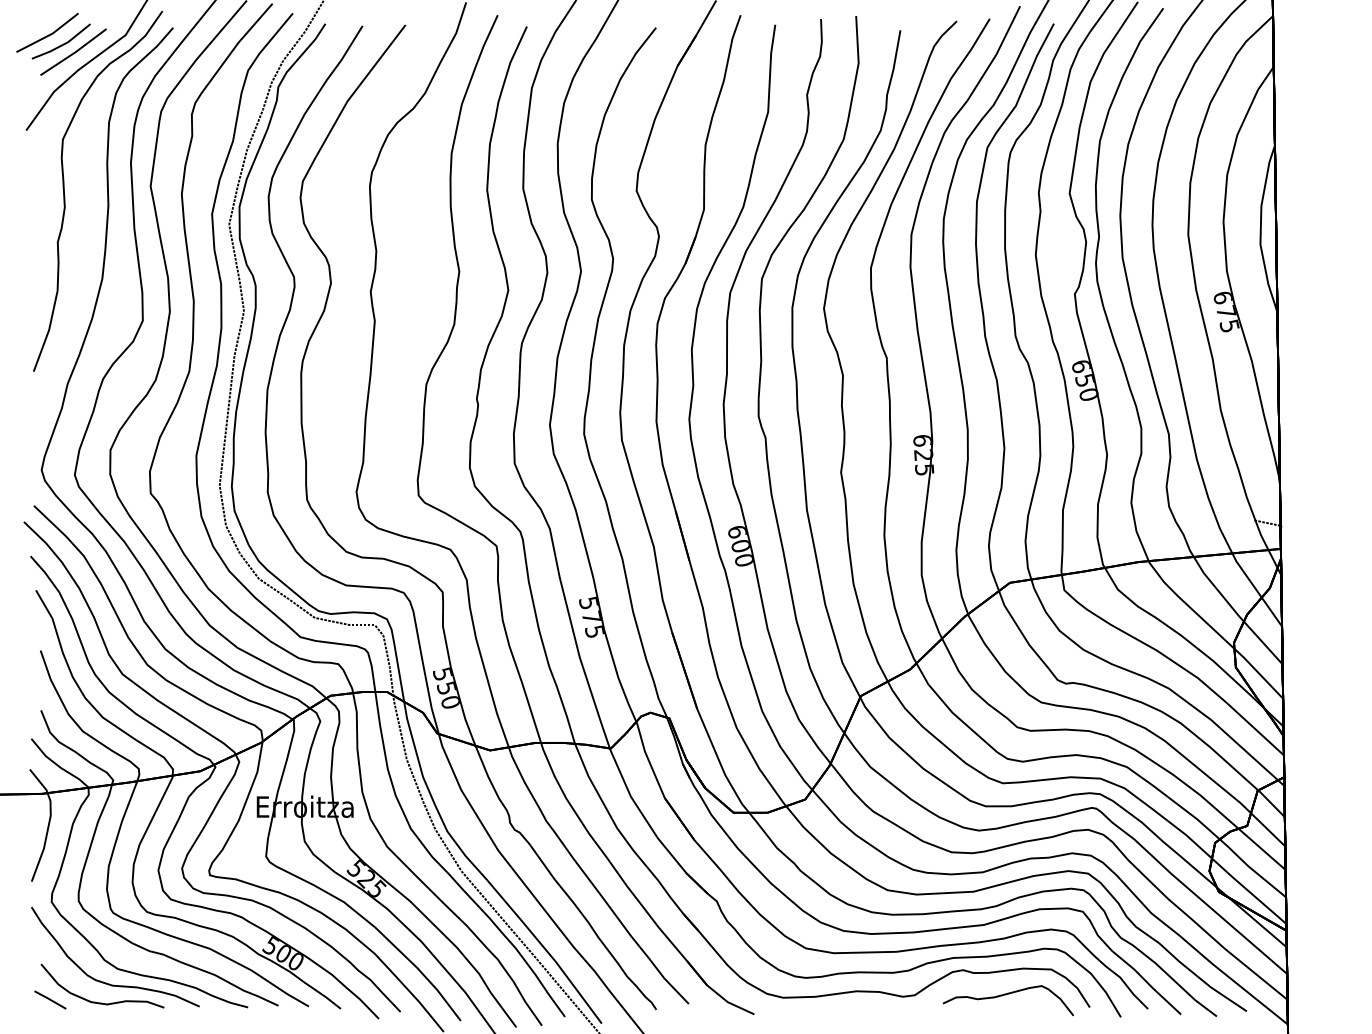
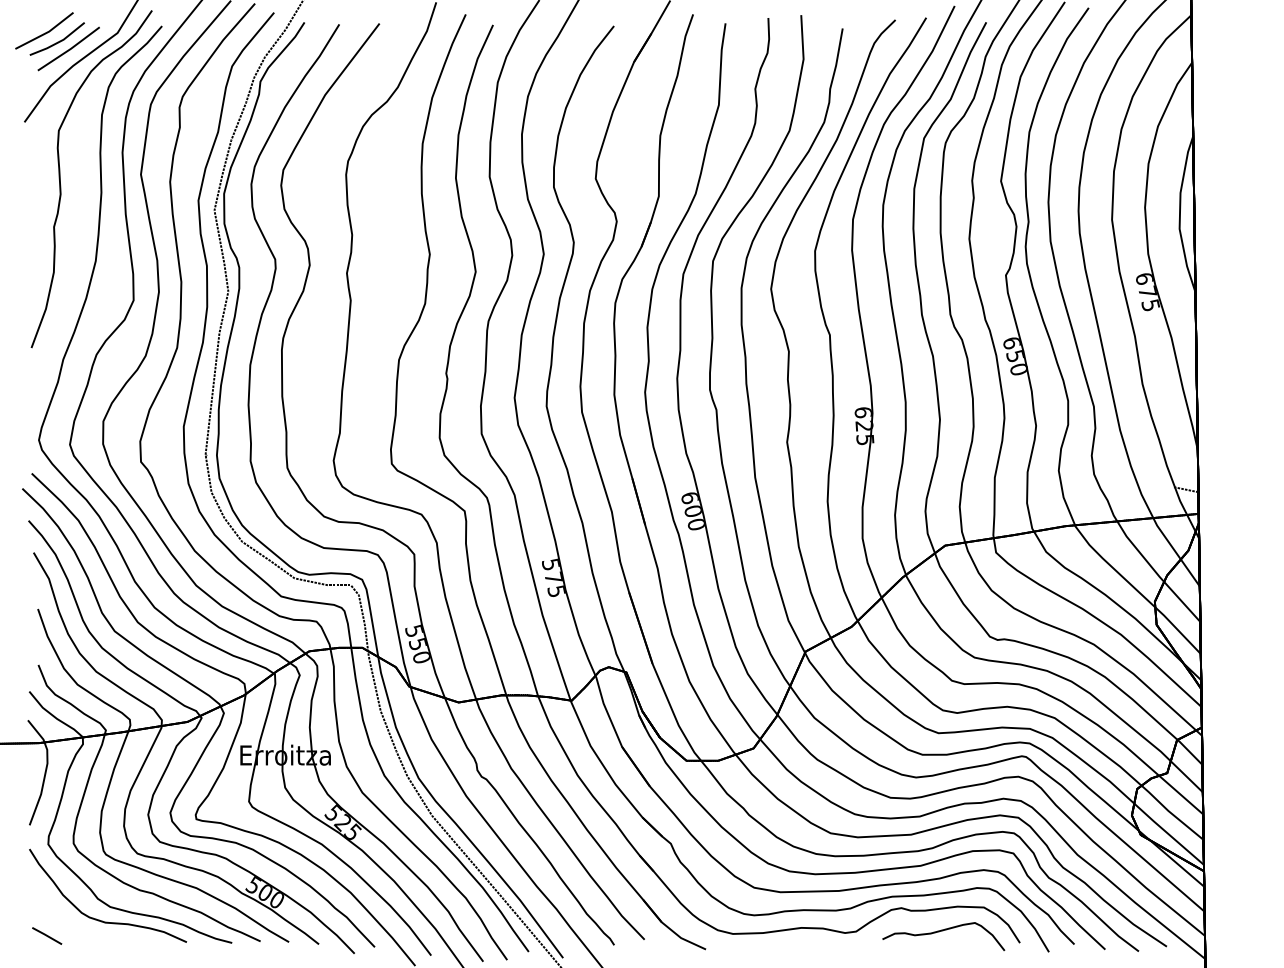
part: (96, 1001) -> (90, 937), removed

